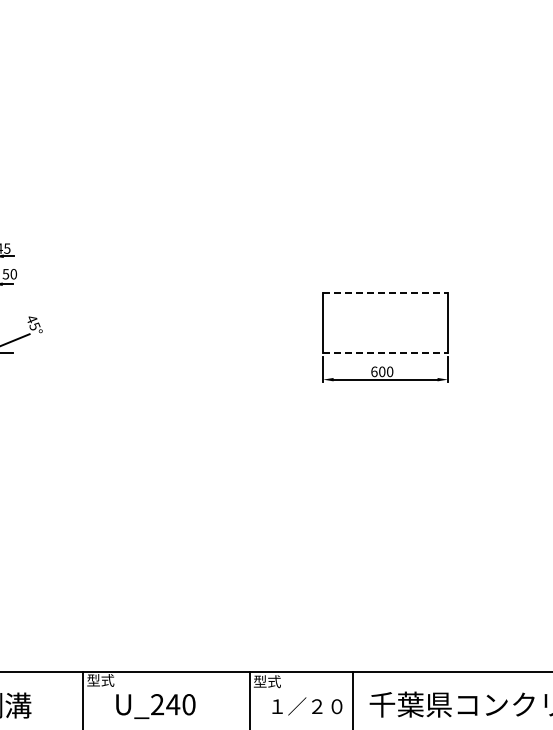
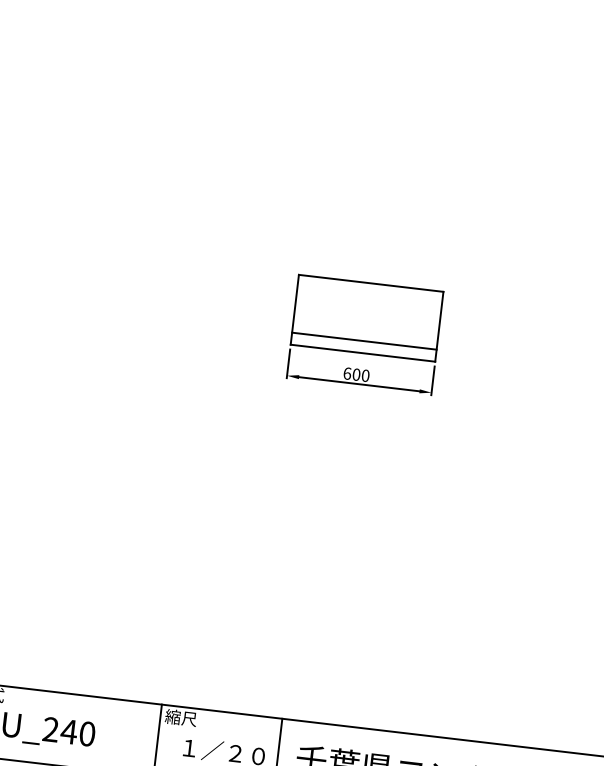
line: (386, 292) -> (372, 283), dashed -> solid
line: (385, 342) -> (364, 341), added
line: (386, 352) -> (364, 352), dashed -> solid
text: (266, 681) -> (180, 717), 型式 -> 縮尺

